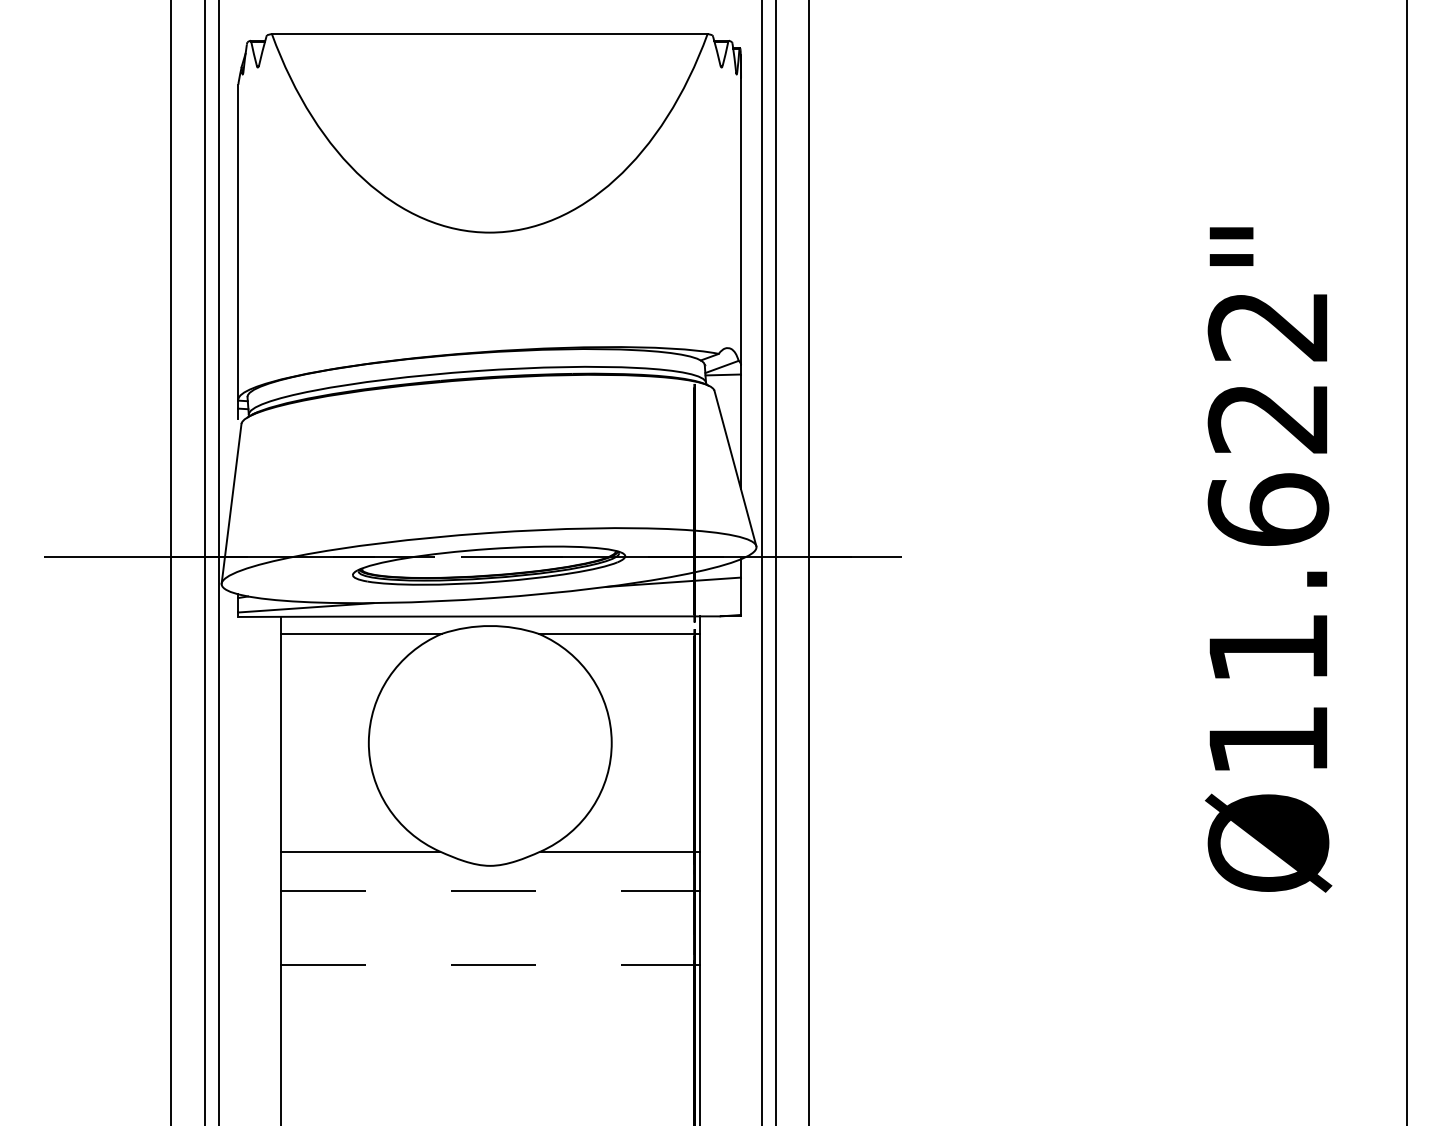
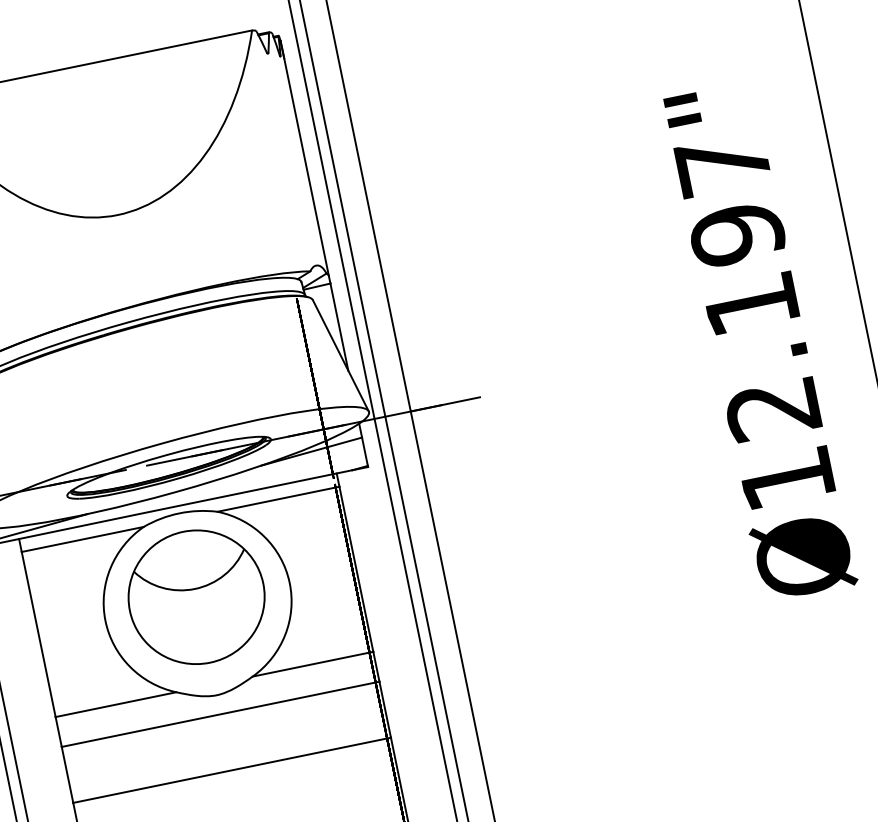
text: (1268, 487) -> (748, 287), Ø11.622" -> Ø12.197"
part: (490, 736) -> (196, 597), added
line: (490, 890) -> (220, 713), dashed -> solid
line: (490, 964) -> (232, 770), dashed -> solid

